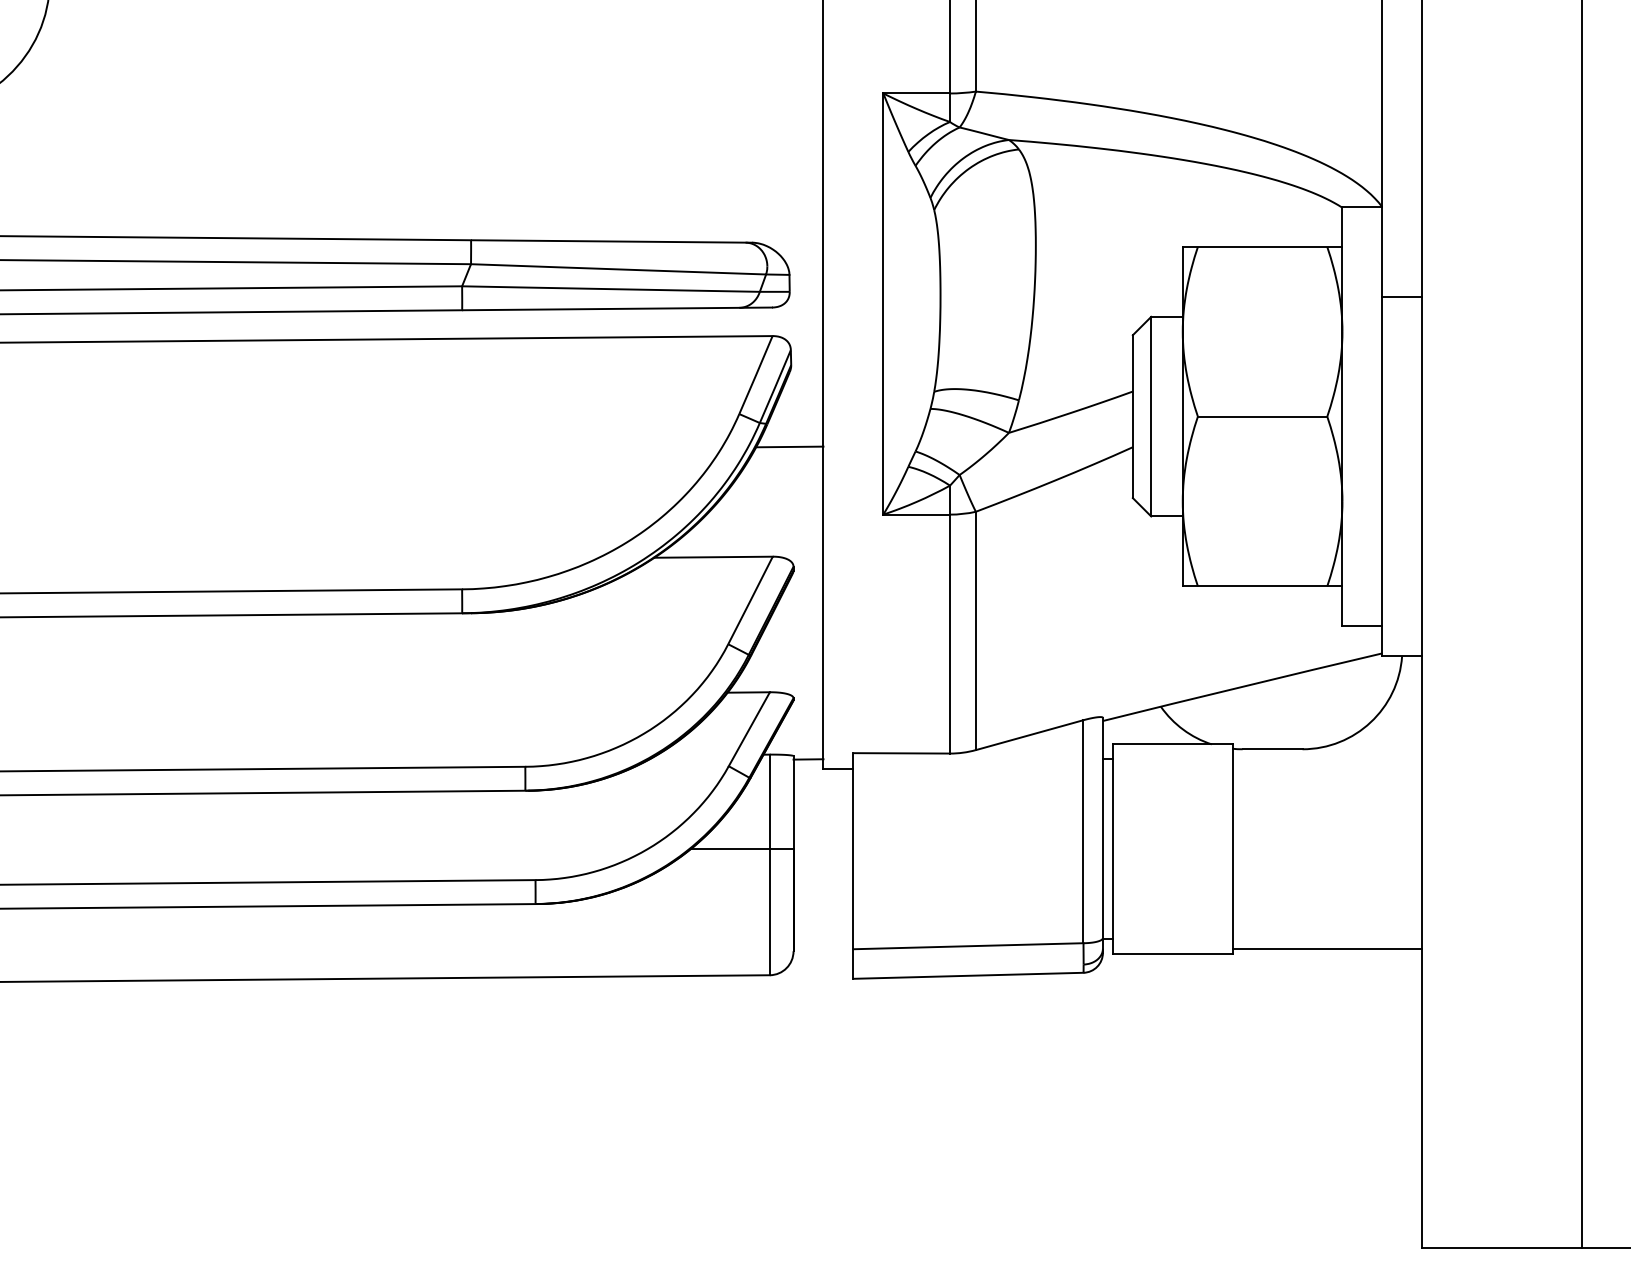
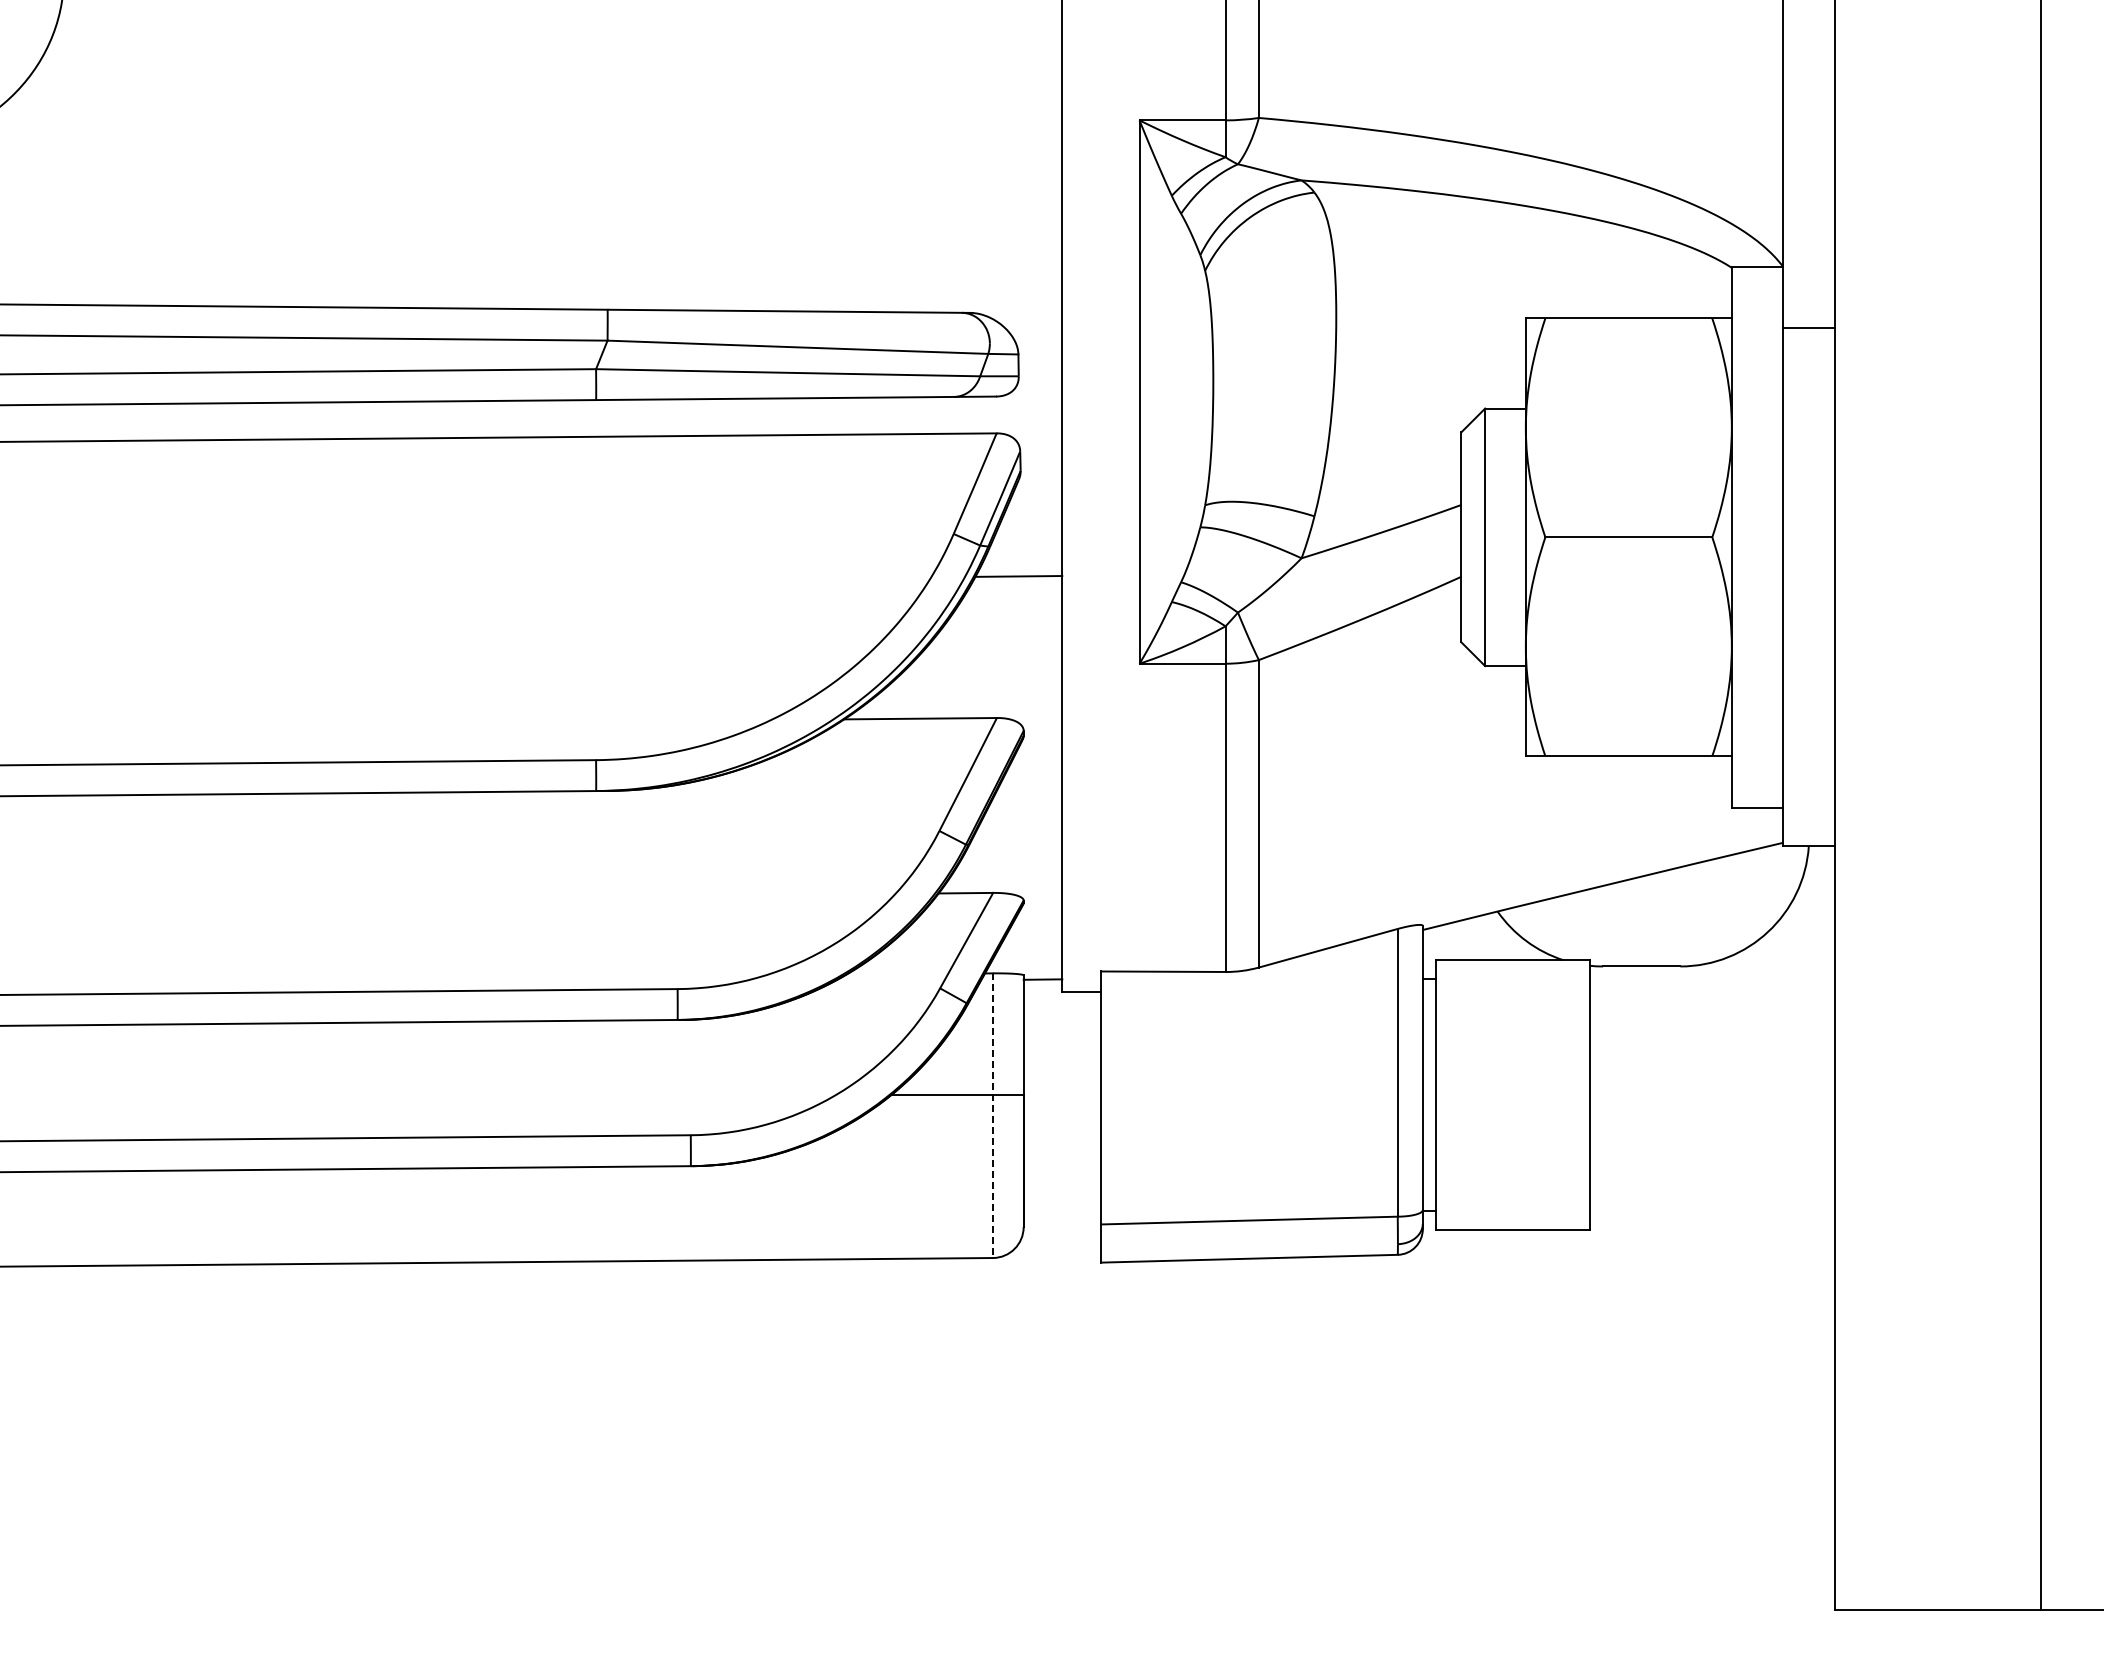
line: (1401, 296) -> (1808, 327), moved
line: (770, 865) -> (993, 1116), solid -> dashed
line: (1327, 948) -> (1712, 1223), removed

